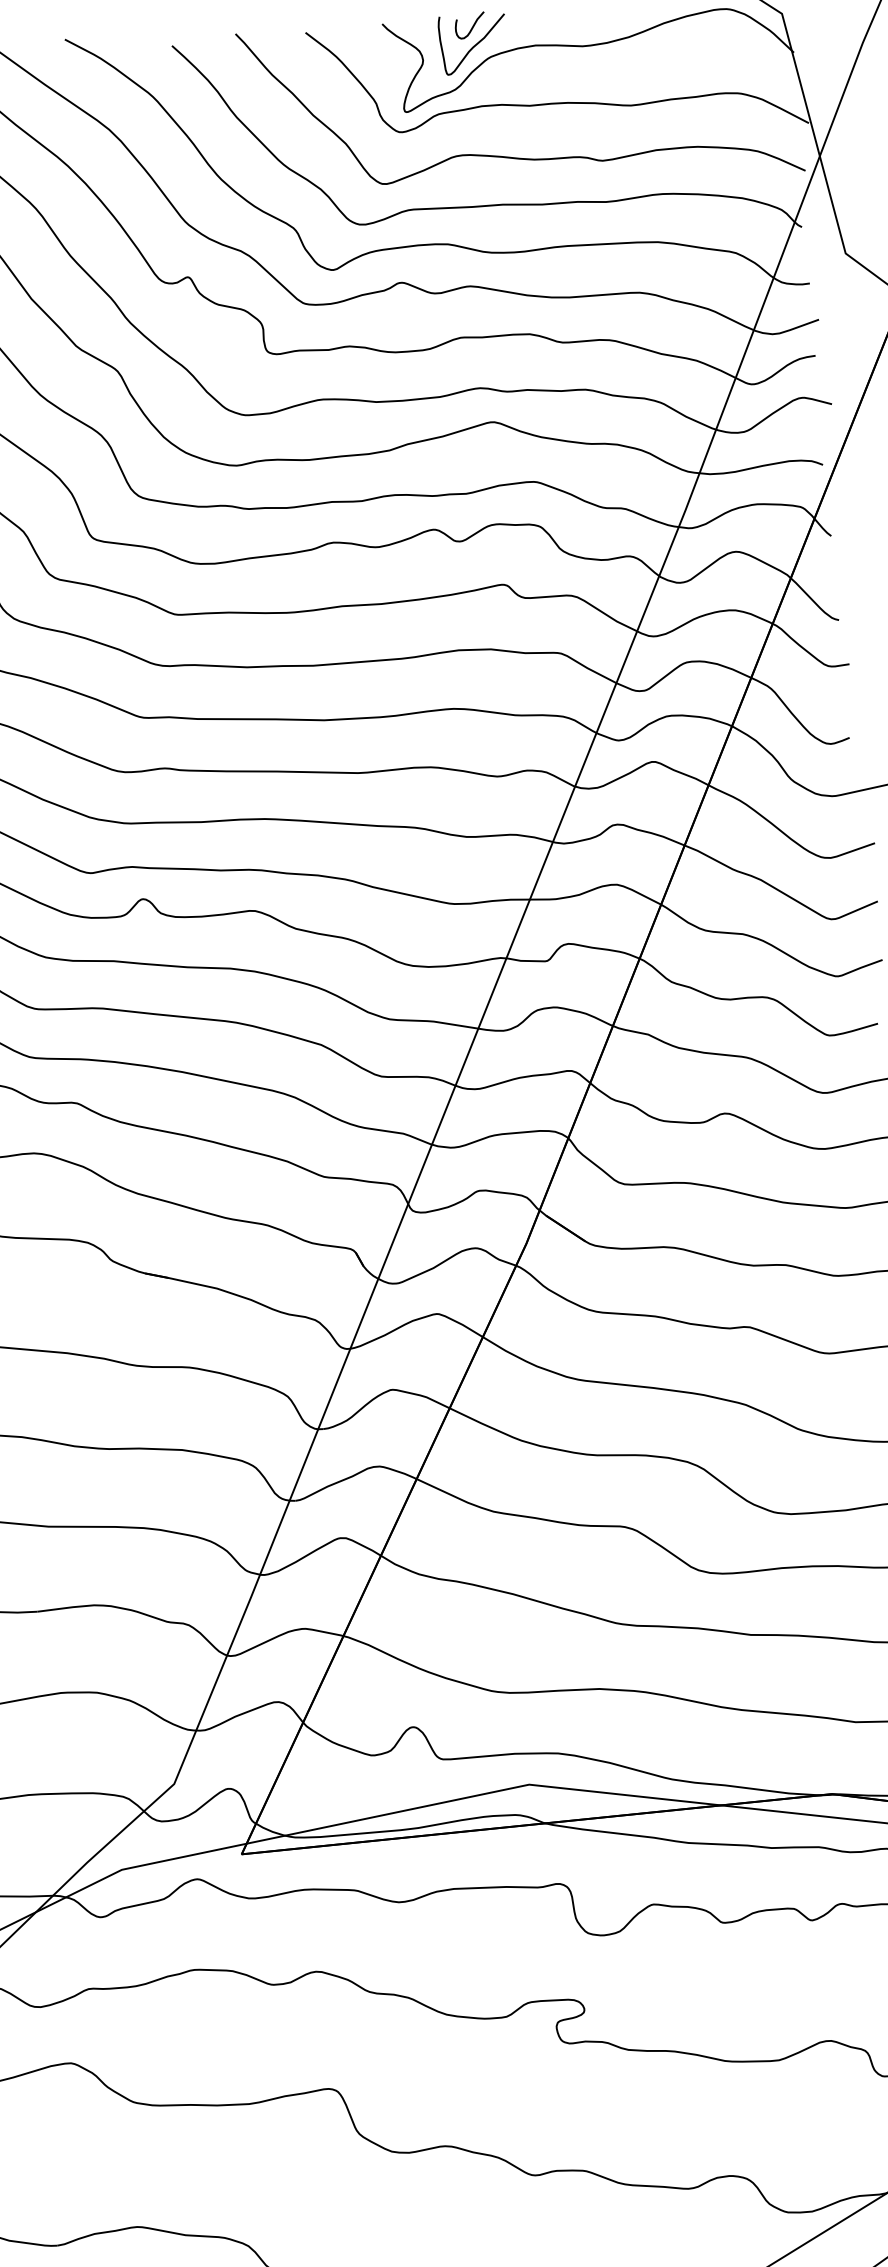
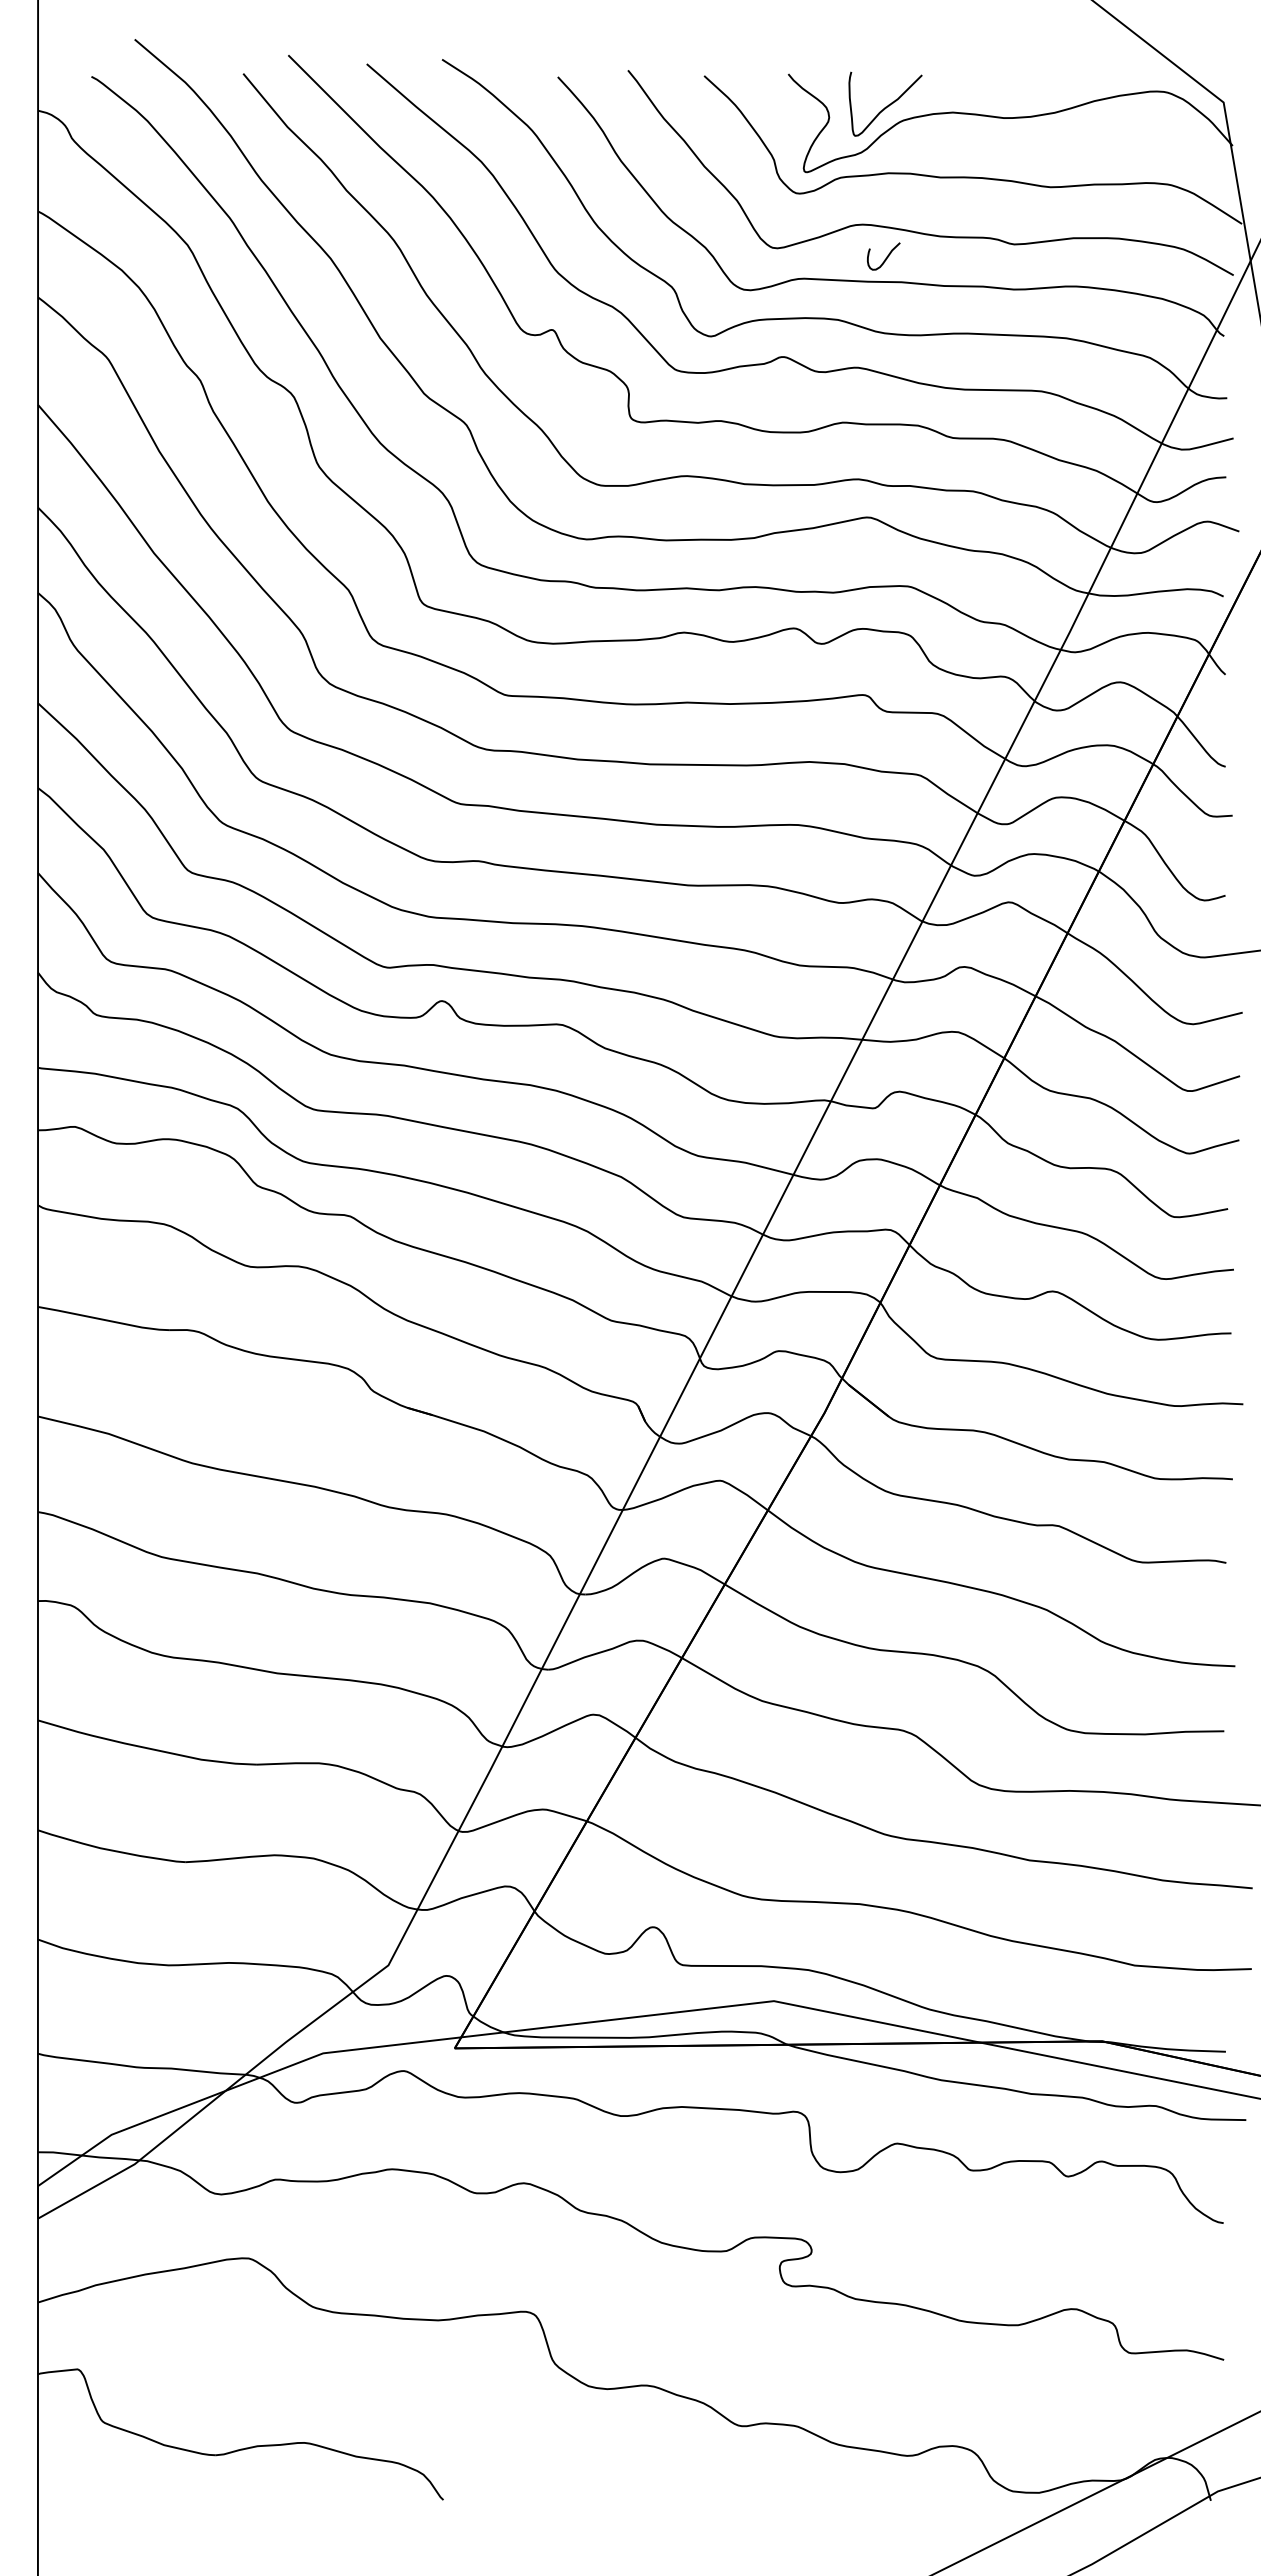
curve: (471, 27) -> (885, 258), moved

